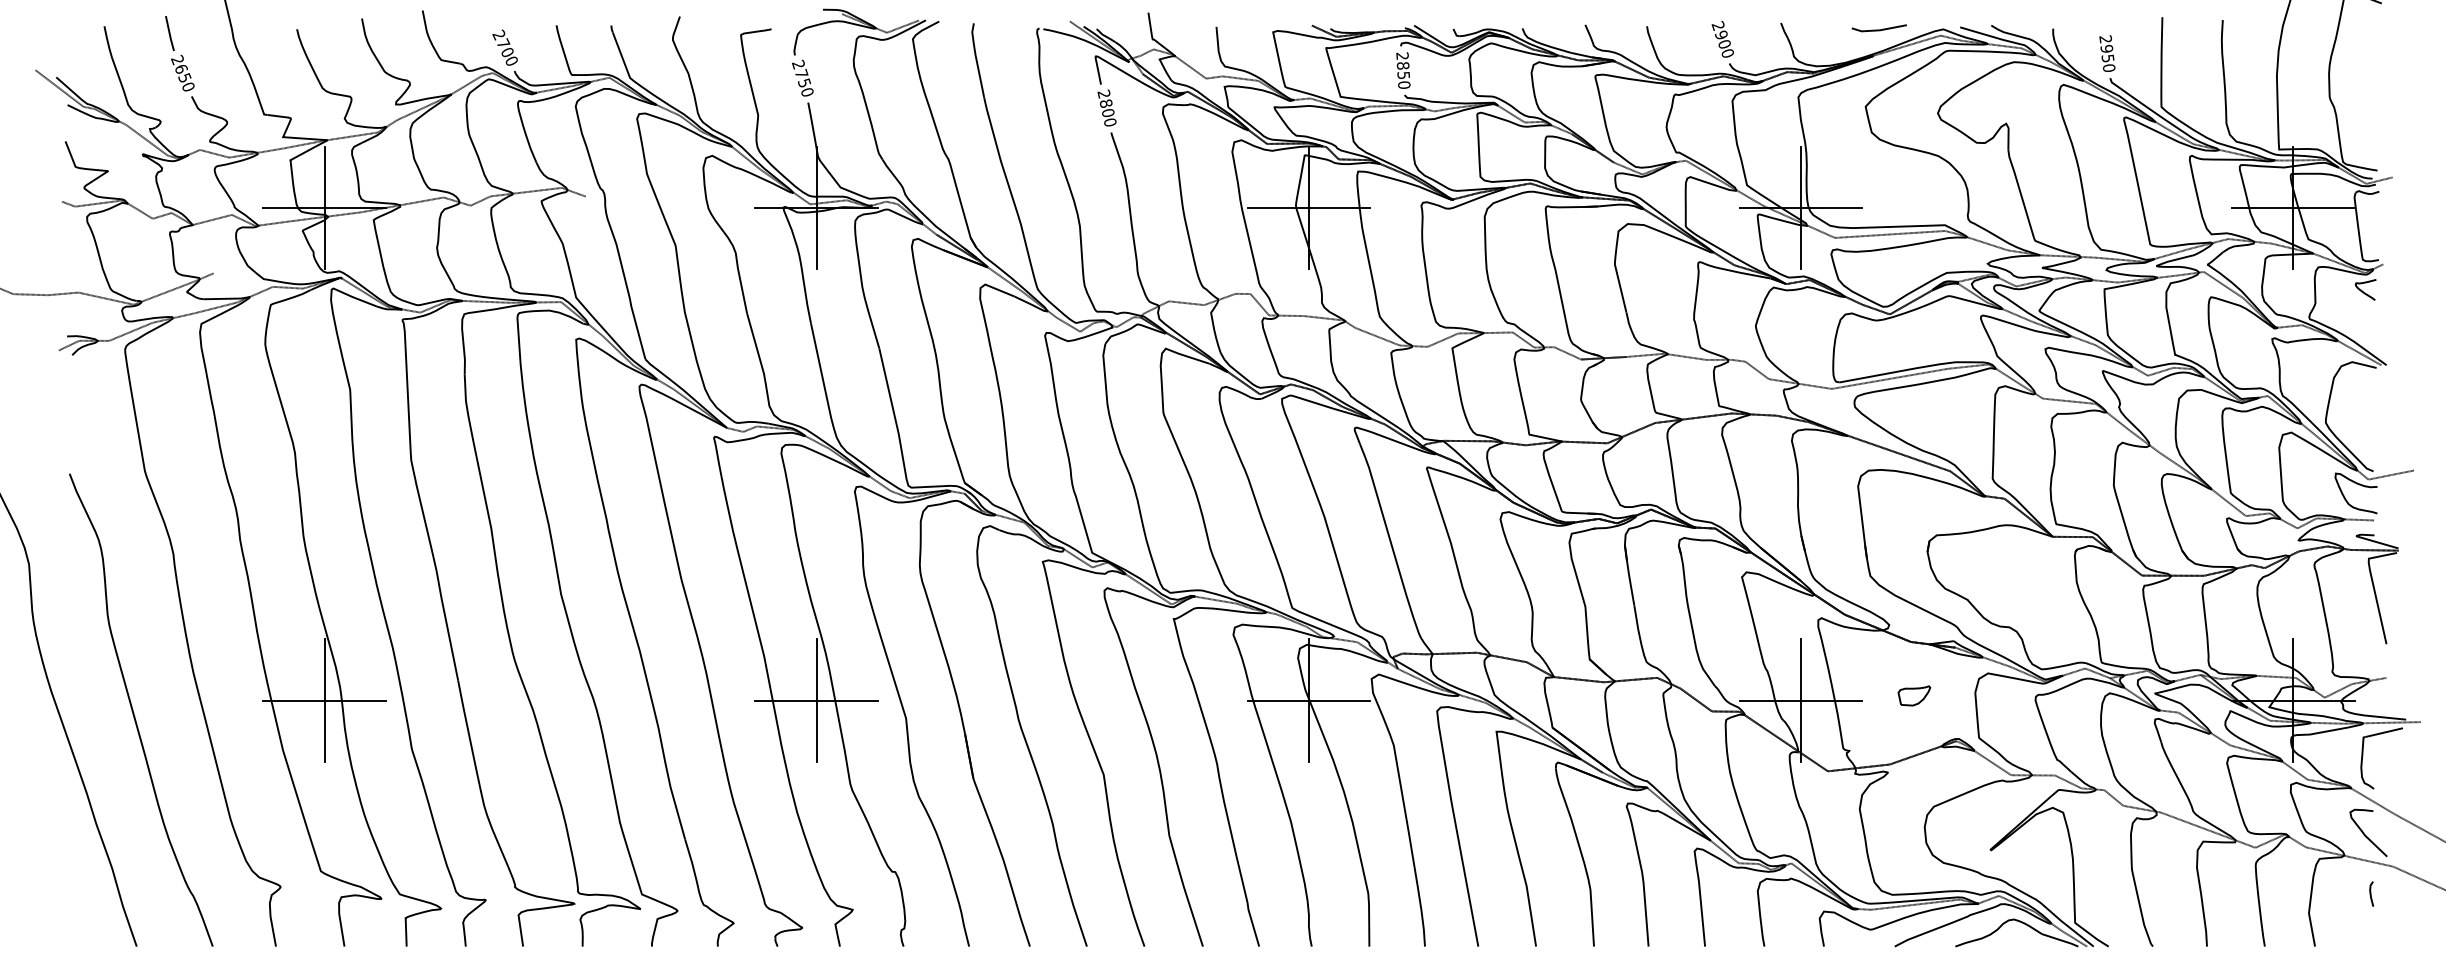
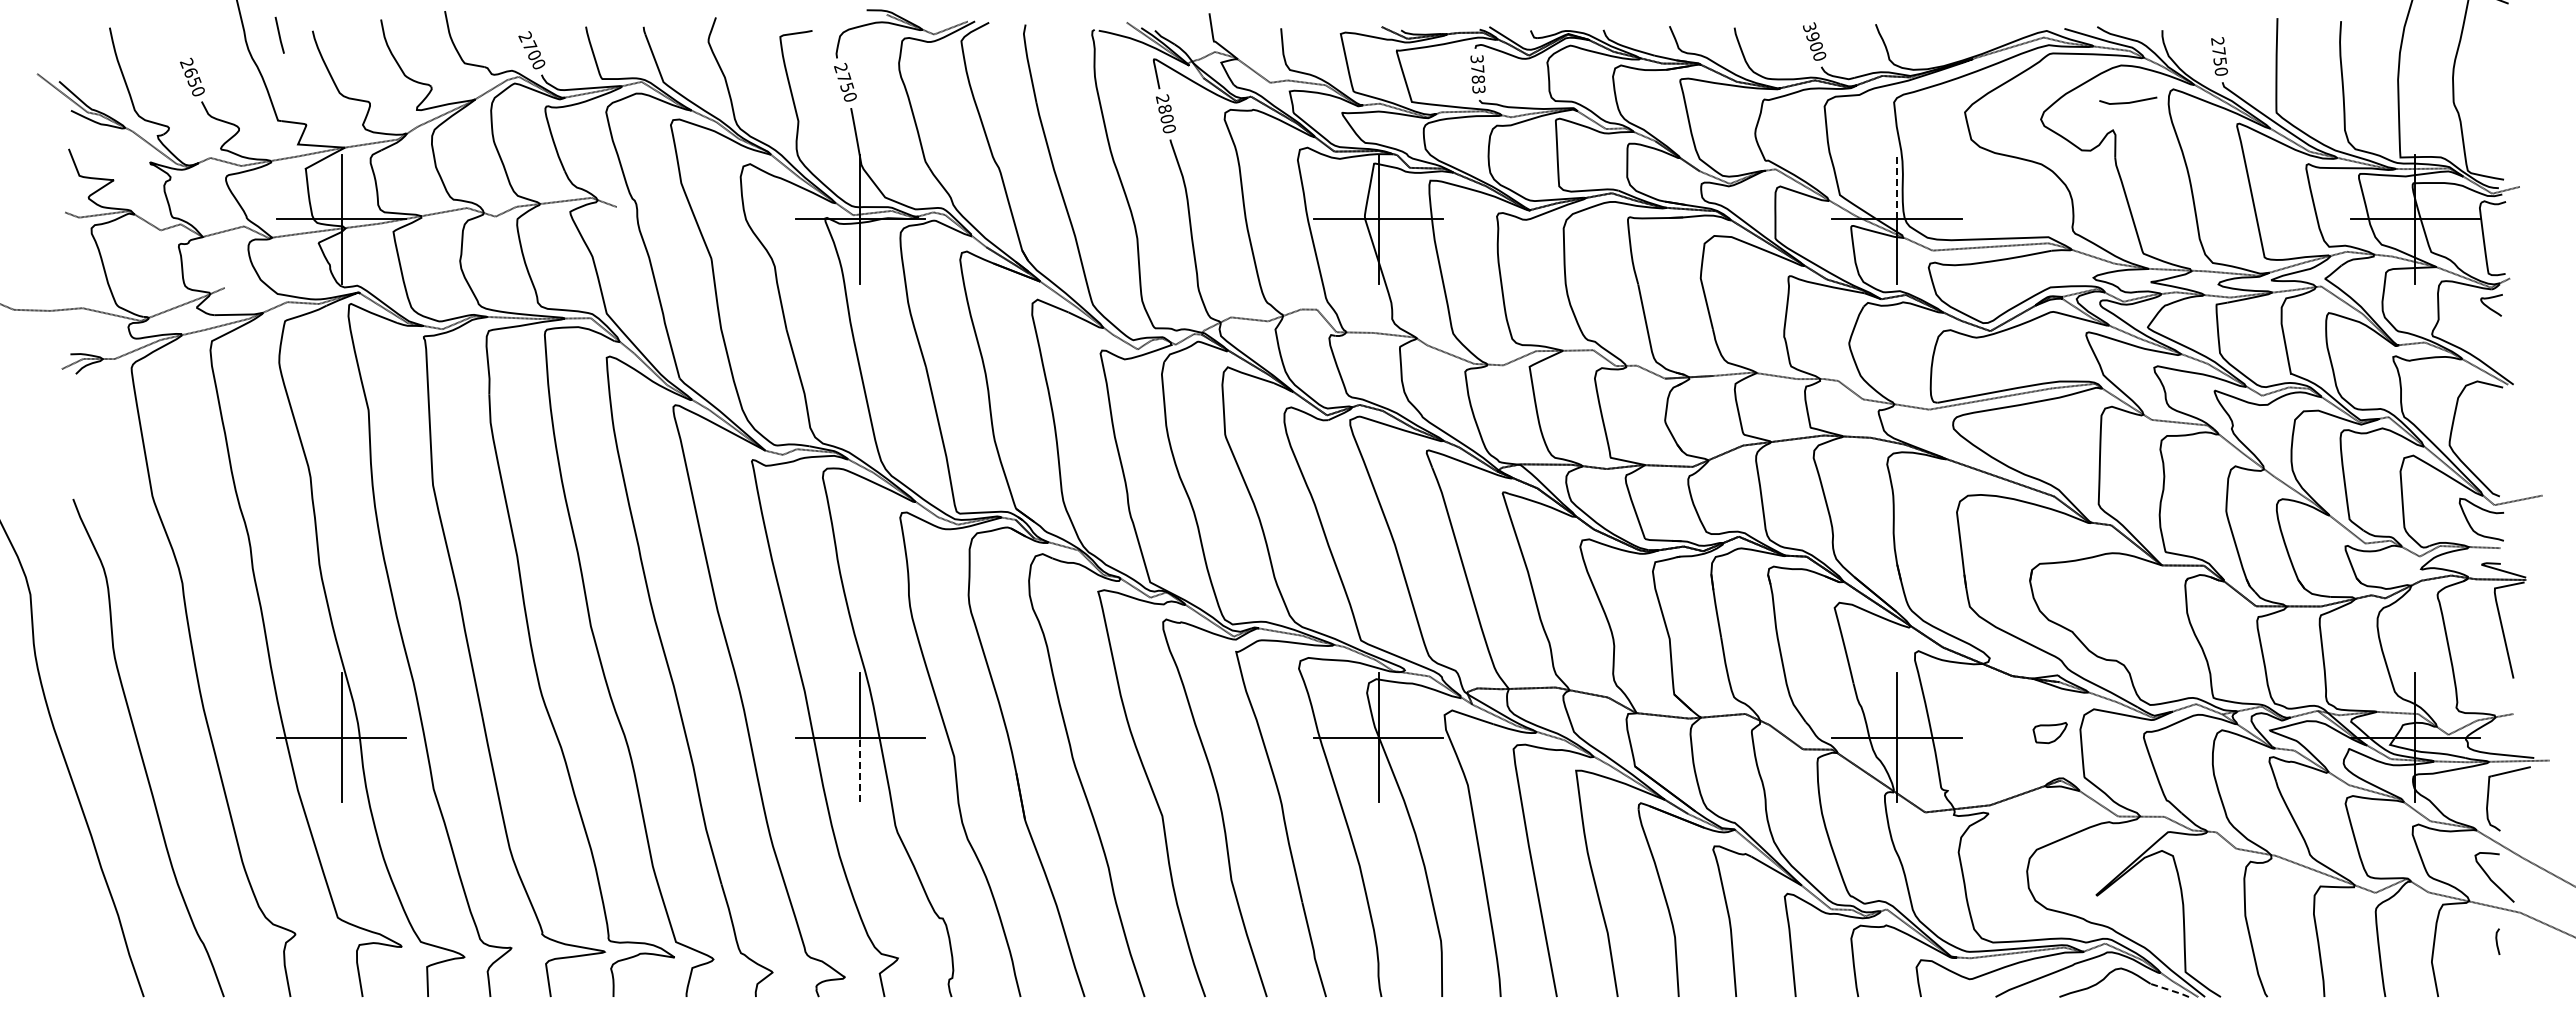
text: (1718, 26) -> (1809, 27), 2900 -> 3900
line: (1880, 28) -> (2129, 101), moved
line: (169, 32) -> (279, 34), moved
text: (2106, 48) -> (2218, 51), 2950 -> 2750
text: (1402, 70) -> (1477, 74), 2850 -> 3783
line: (1801, 177) -> (1897, 186), solid -> dashed
part: (1913, 696) -> (2049, 733), moved
line: (817, 730) -> (860, 769), solid -> dashed
line: (2060, 940) -> (2170, 990), solid -> dashed

